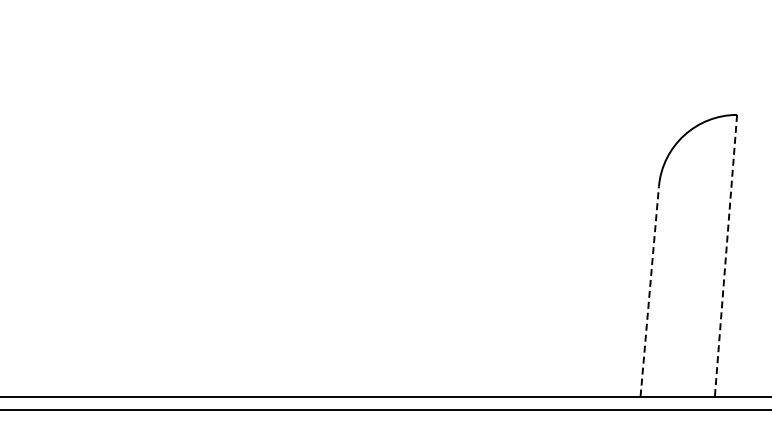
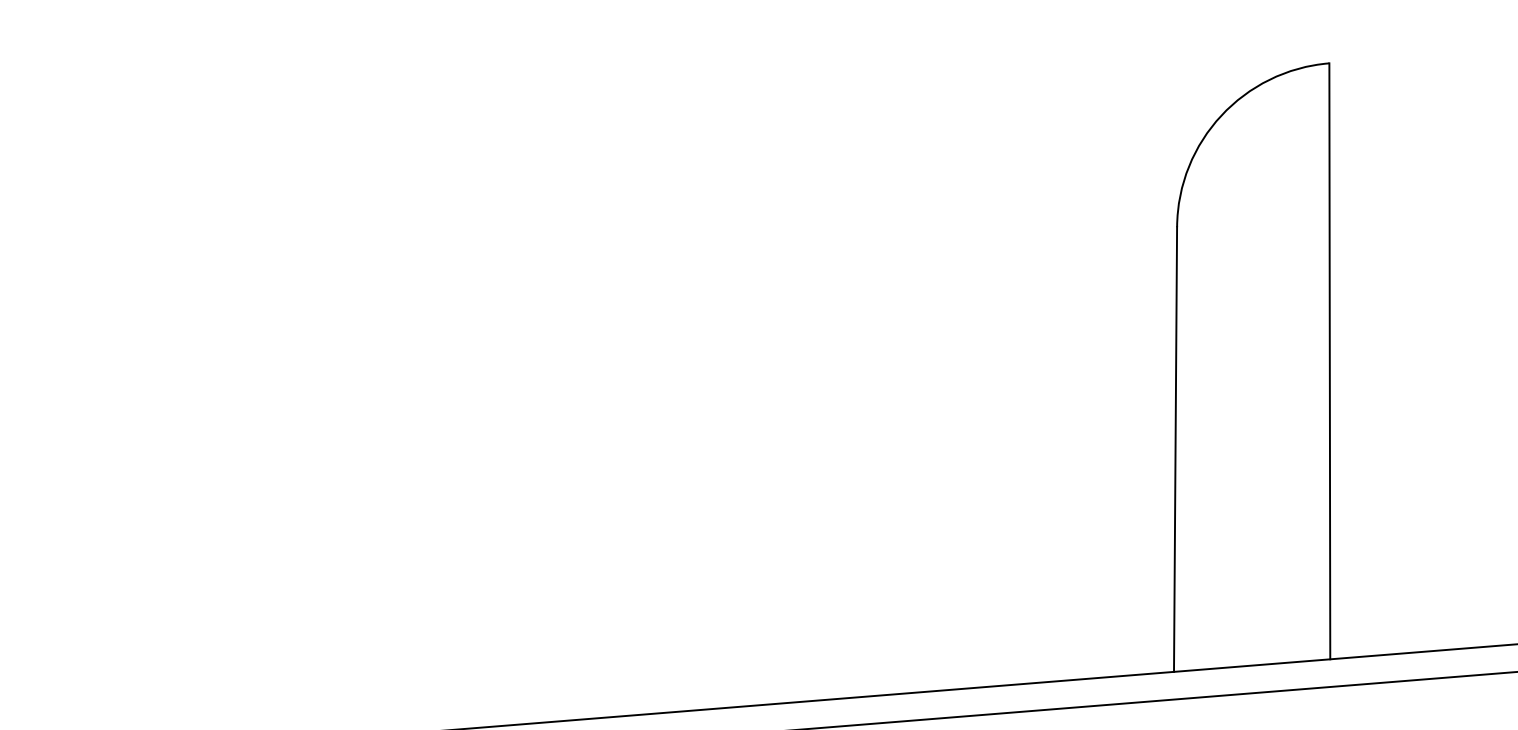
line: (725, 256) -> (1328, 363), dashed -> solid
line: (649, 291) -> (1174, 449), dashed -> solid

